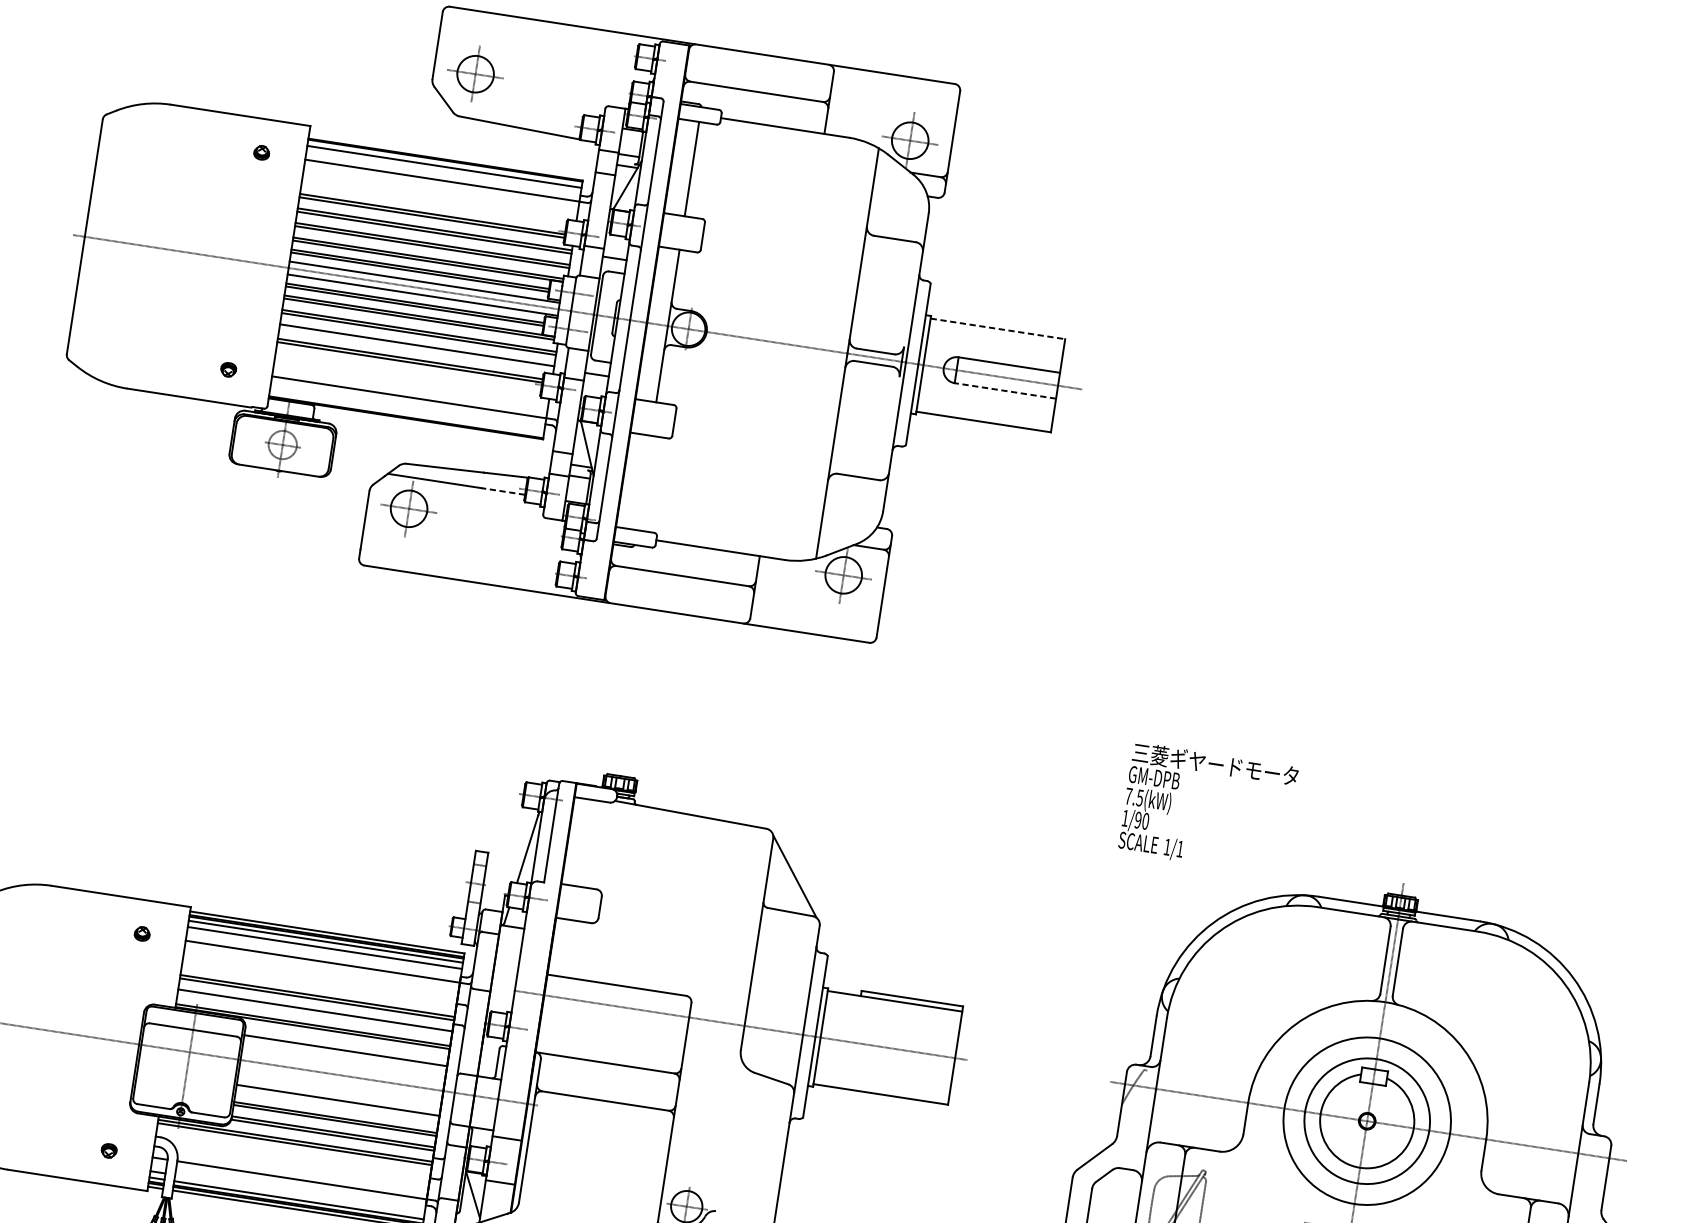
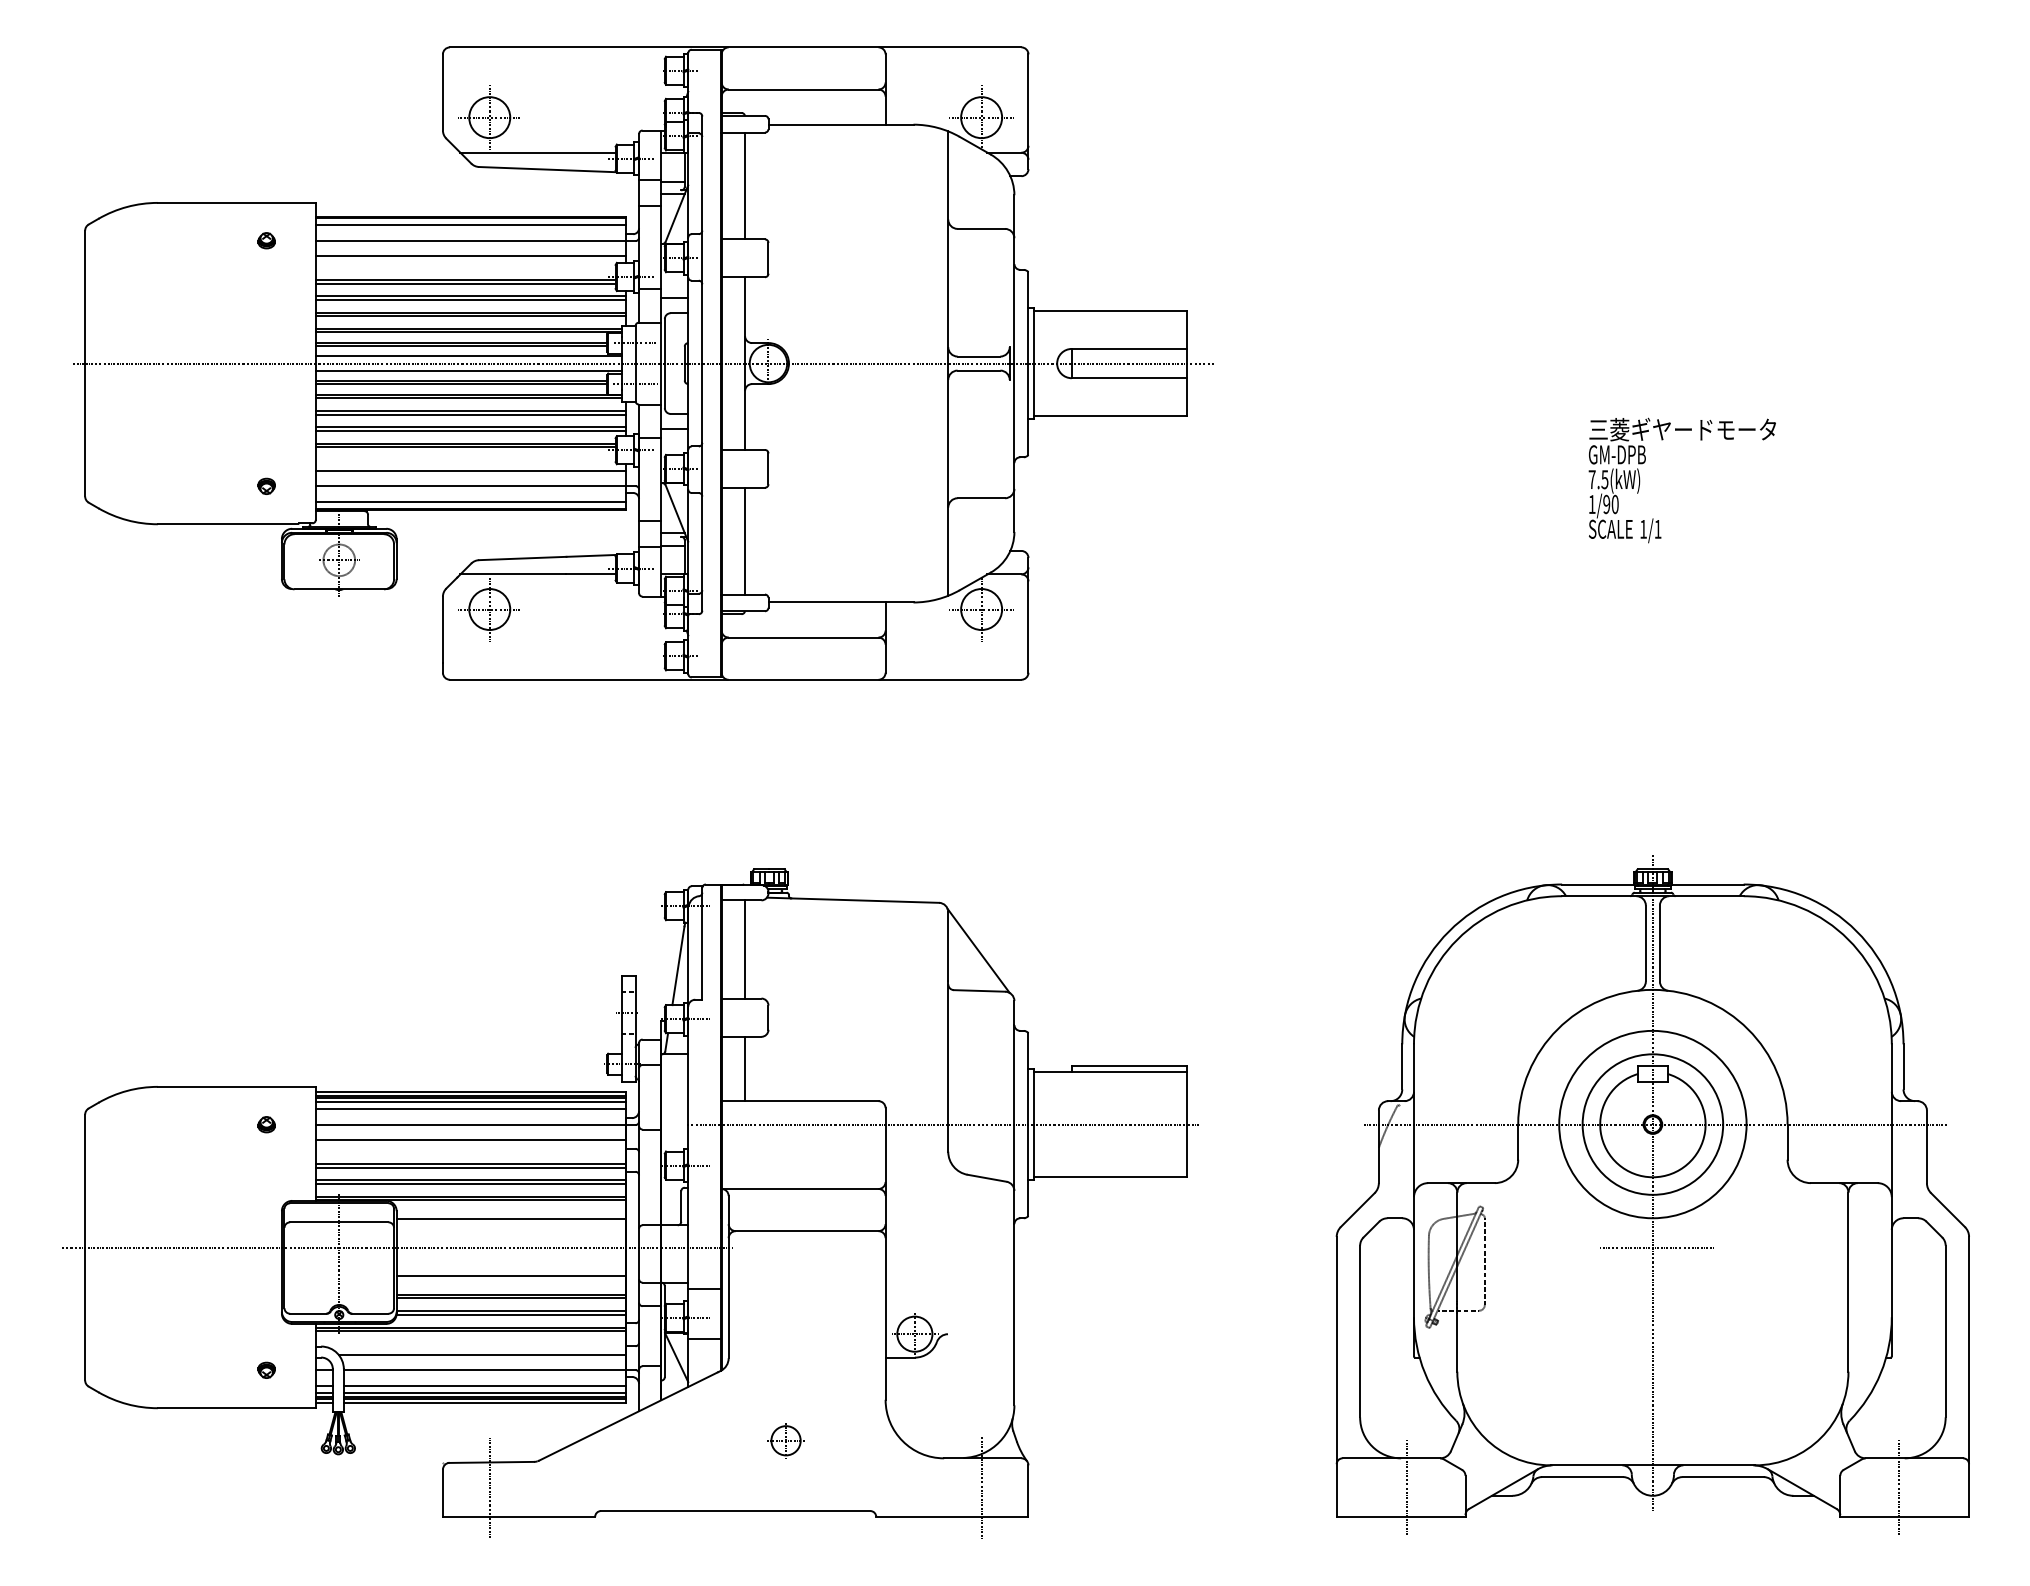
line: (513, 111) -> (537, 152), added
line: (439, 193) -> (470, 255), added
line: (998, 328) -> (1110, 310), dashed -> solid
line: (416, 348) -> (470, 431), added
line: (410, 384) -> (470, 471), added
line: (1004, 391) -> (1128, 378), dashed -> solid
line: (406, 410) -> (470, 501), added
line: (644, 482) -> (745, 540), added
line: (503, 491) -> (591, 574), dashed -> solid
text: (1207, 809) -> (1681, 480), moved
line: (589, 843) -> (745, 949), added
line: (573, 948) -> (745, 1068), added
line: (320, 974) -> (470, 1139), added
line: (314, 1013) -> (470, 1183), added
line: (301, 1167) -> (482, 1355), added
line: (299, 1193) -> (484, 1385), added

